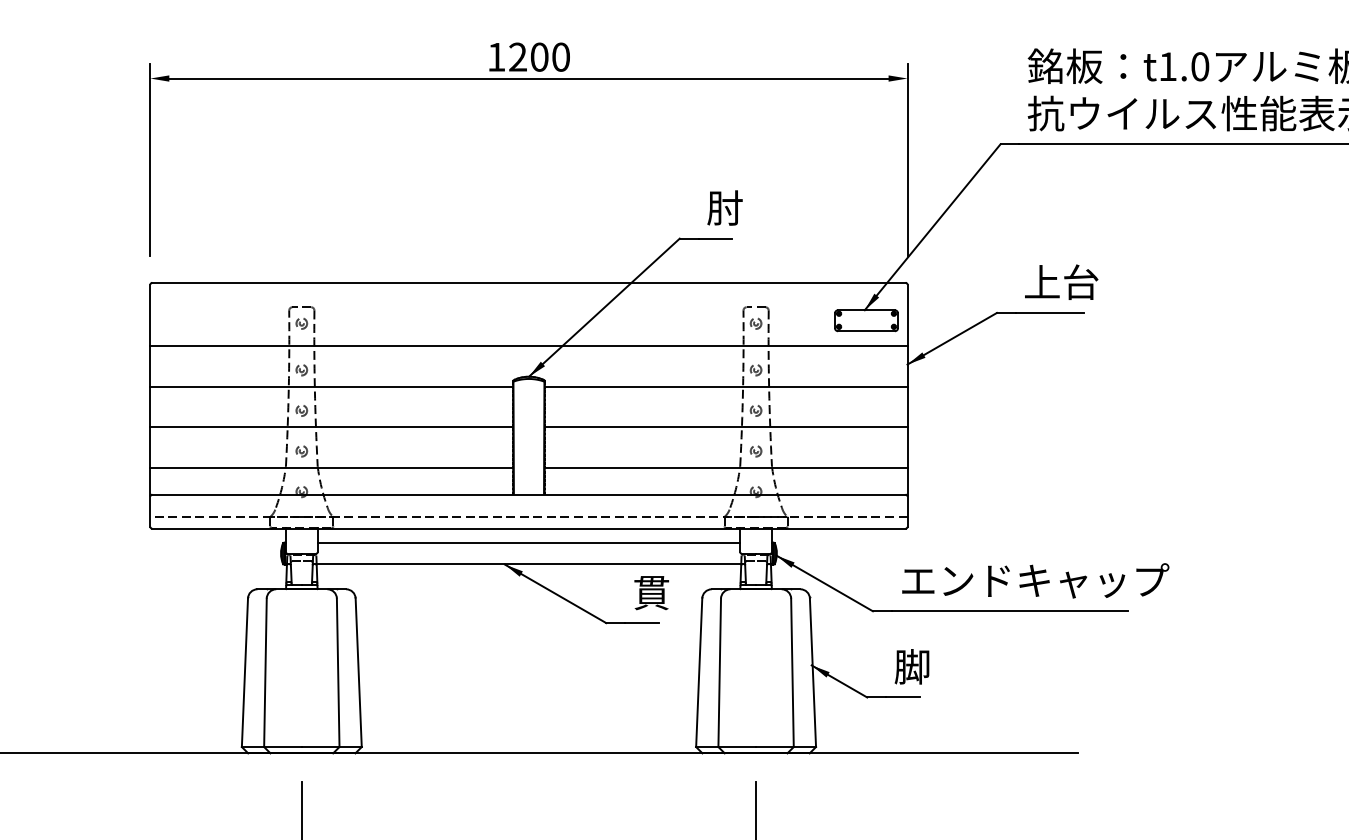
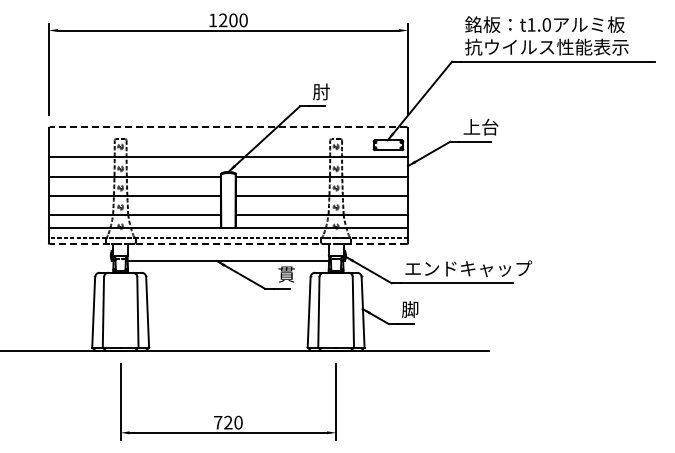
line: (529, 283) -> (228, 127), solid -> dashed
line: (529, 529) -> (228, 244), solid -> dashed
line: (529, 542) -> (228, 250), removed

